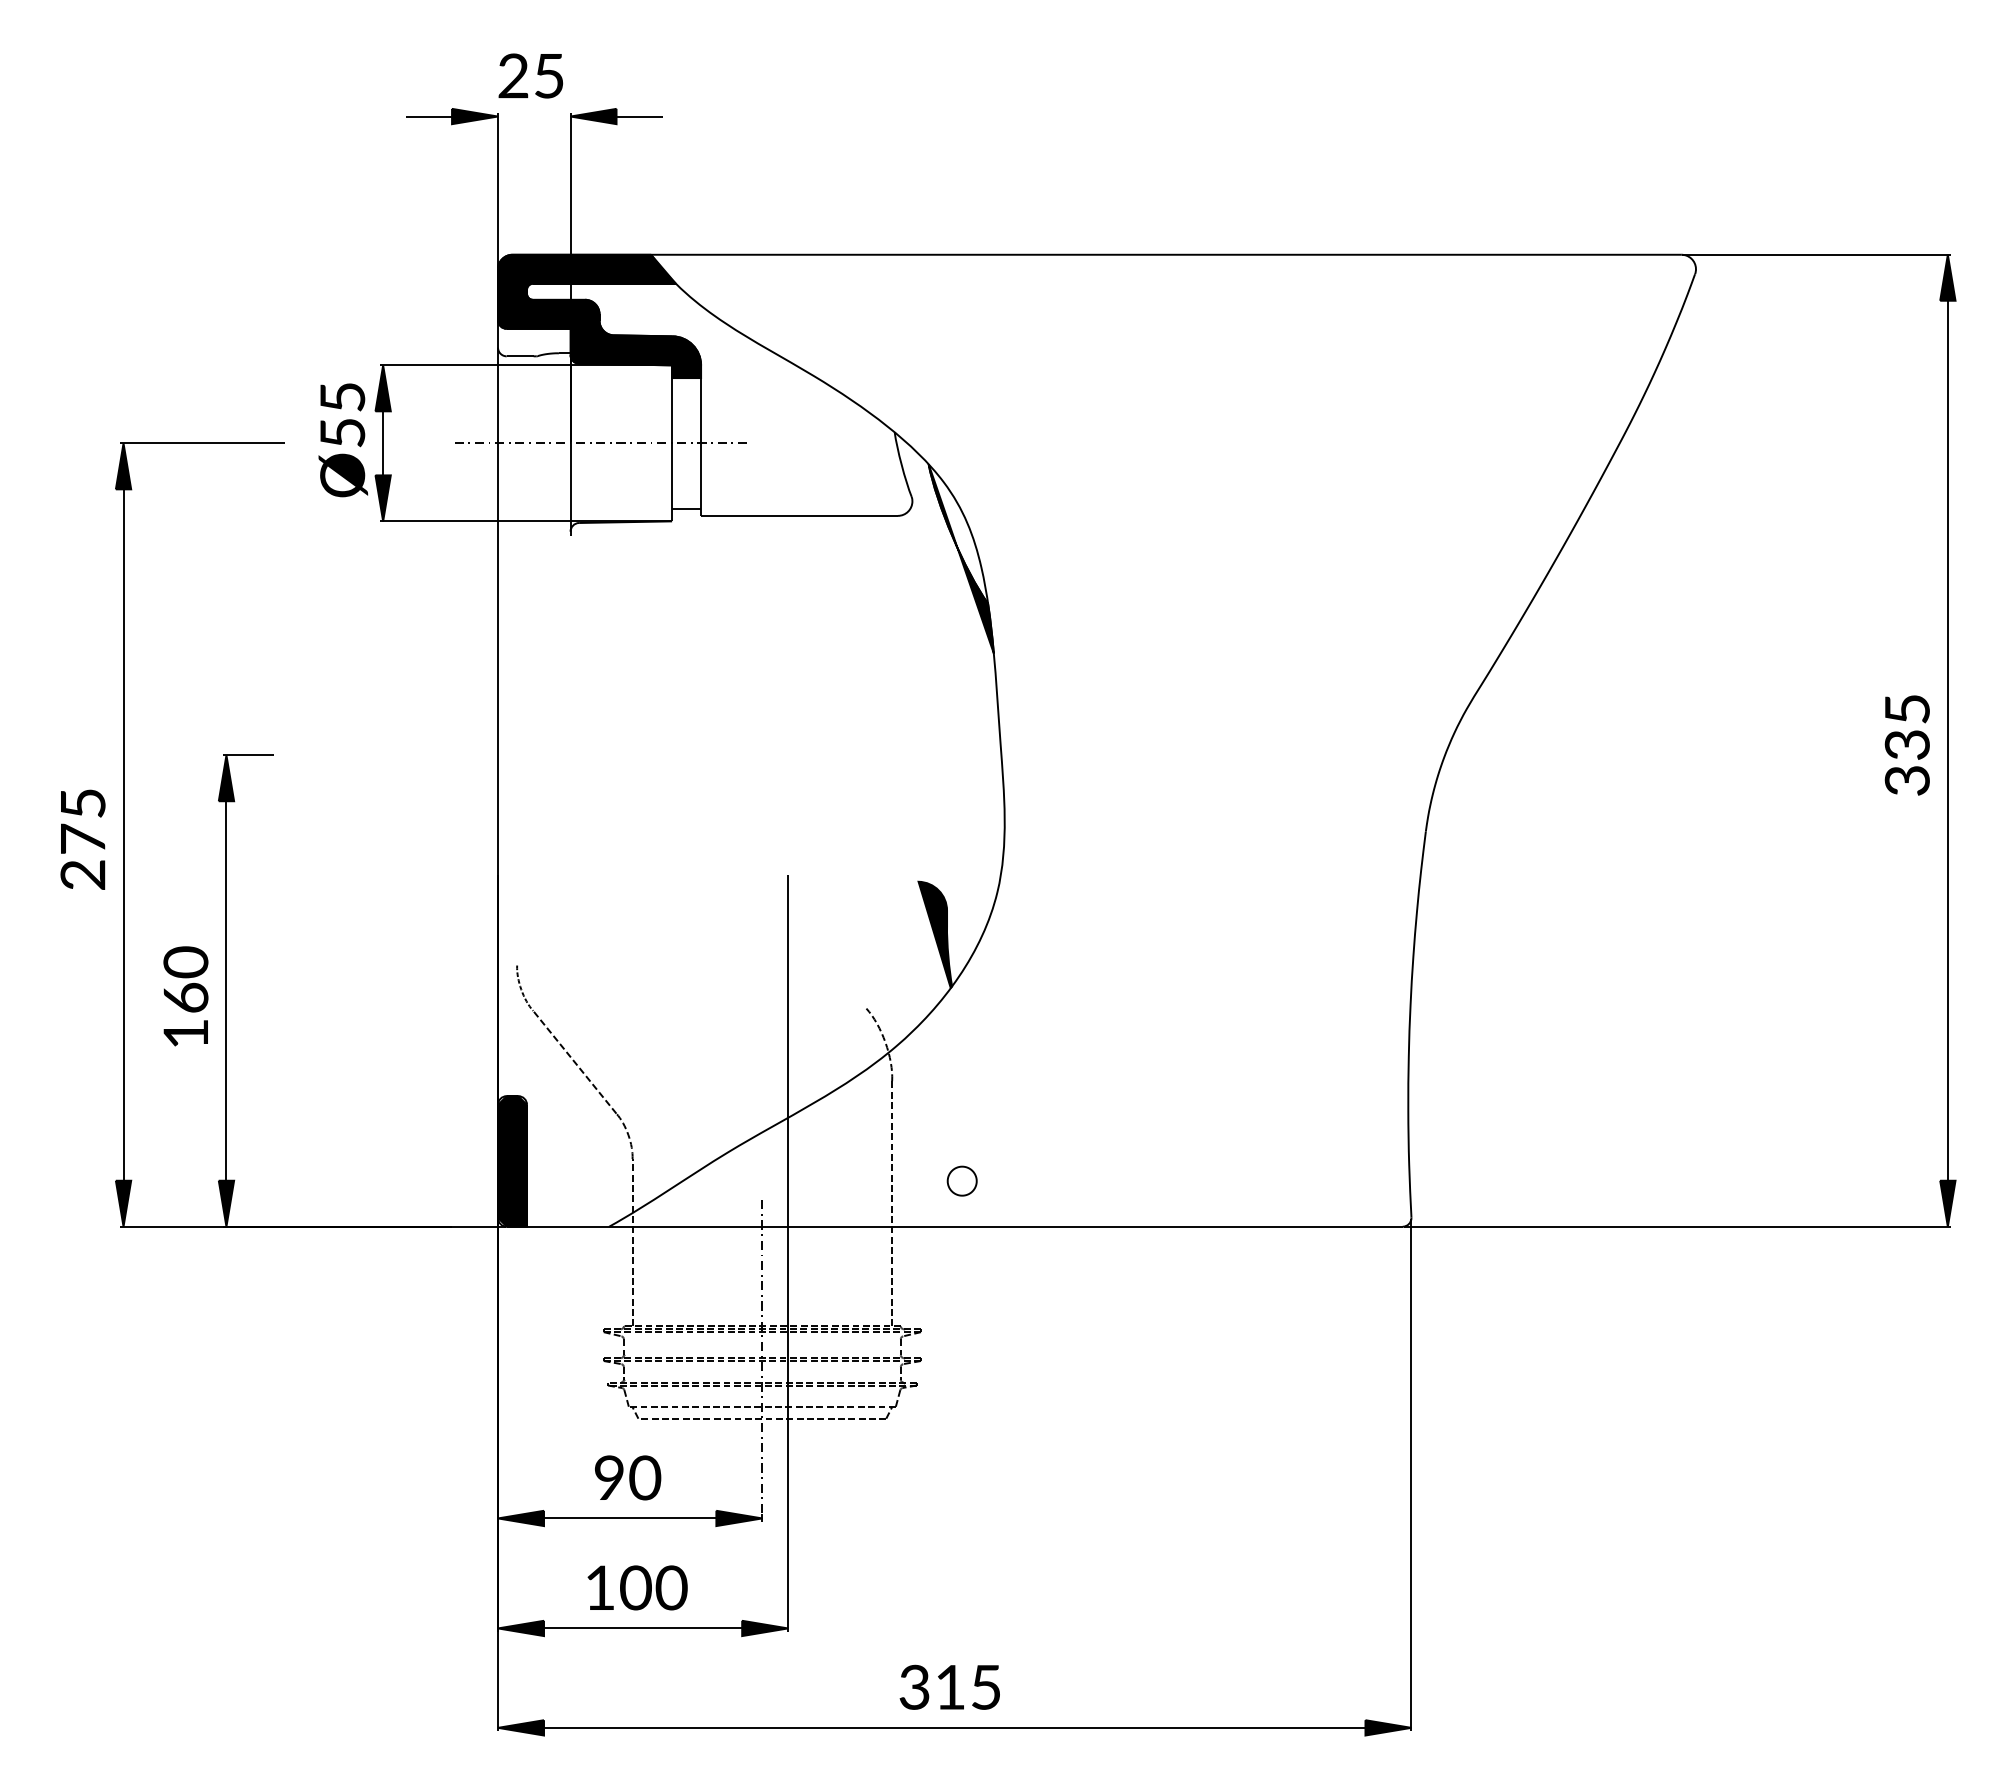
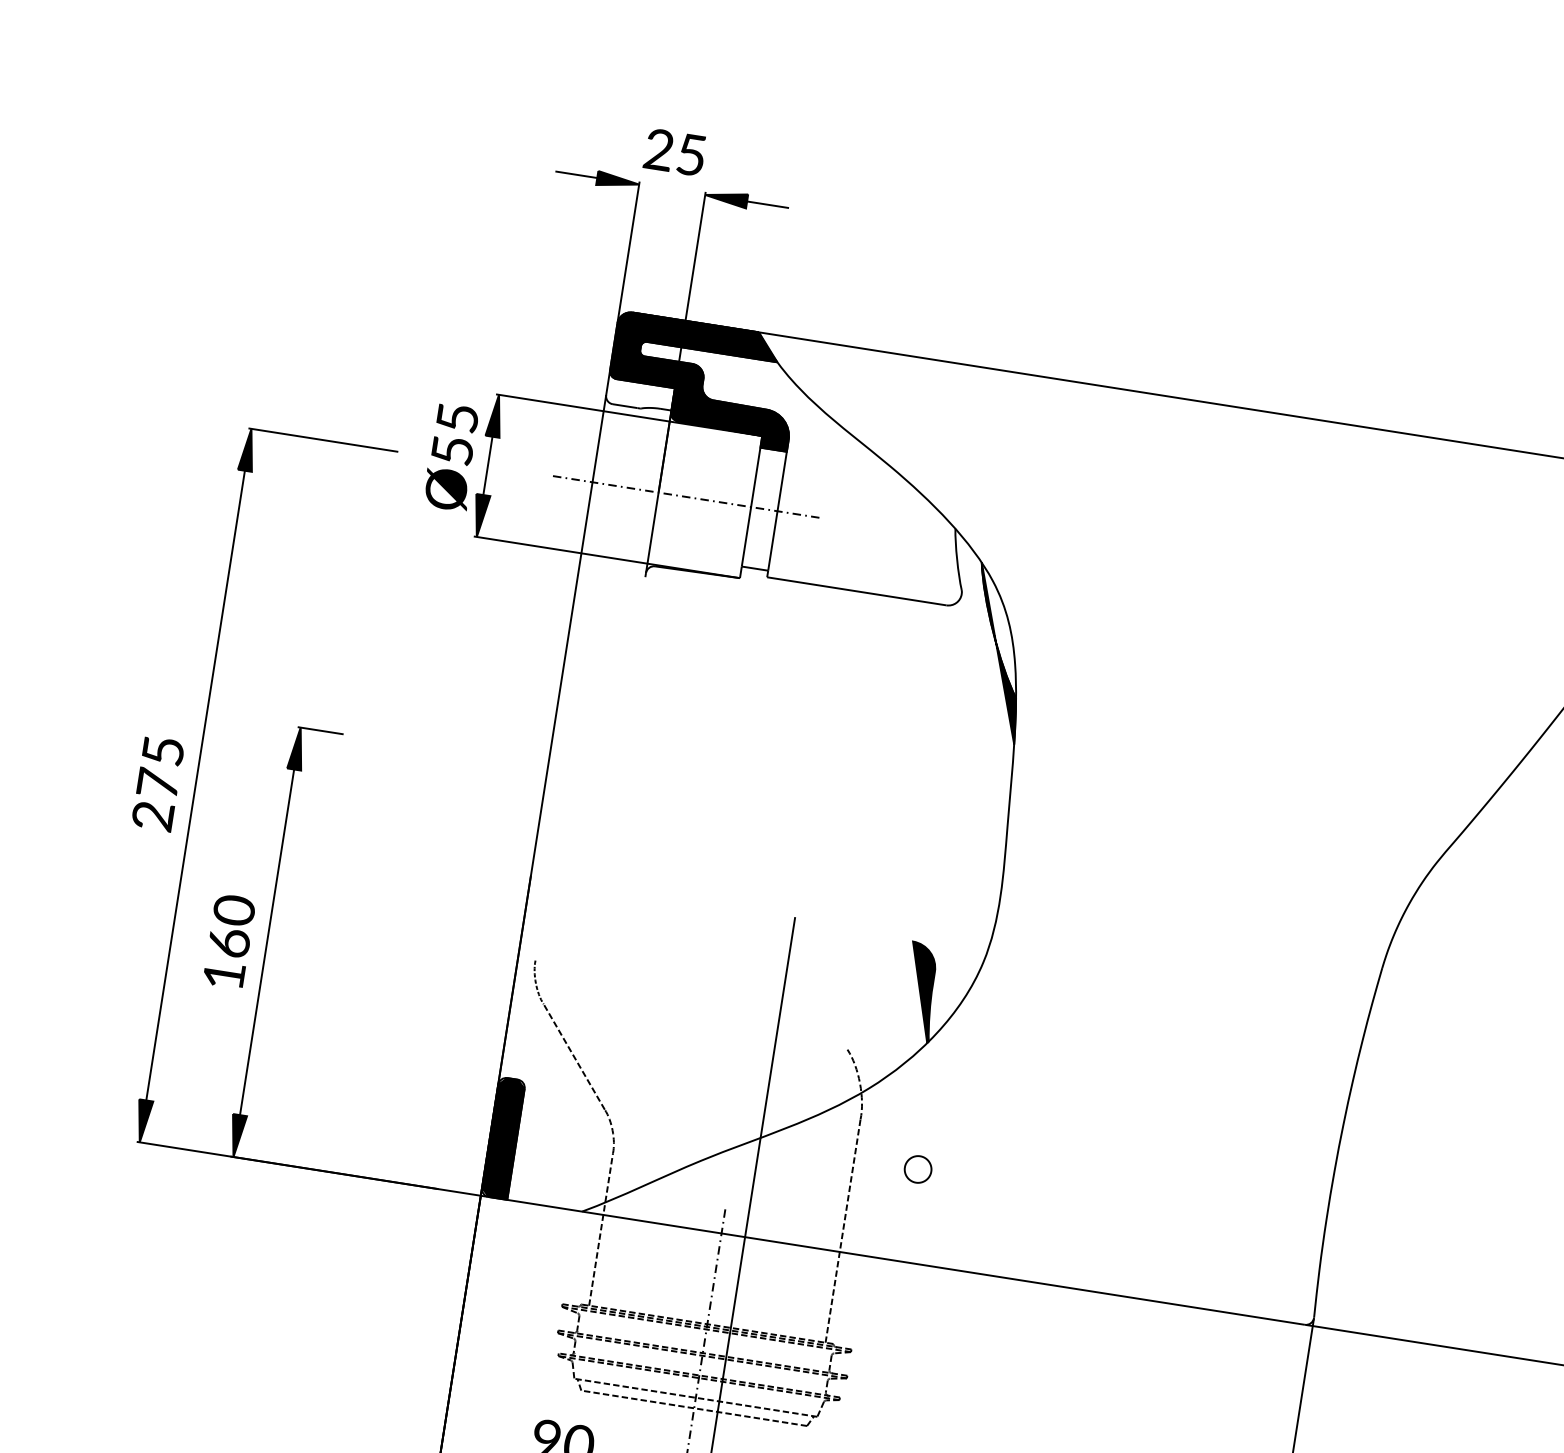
part: (961, 1180) -> (917, 1168), moved

